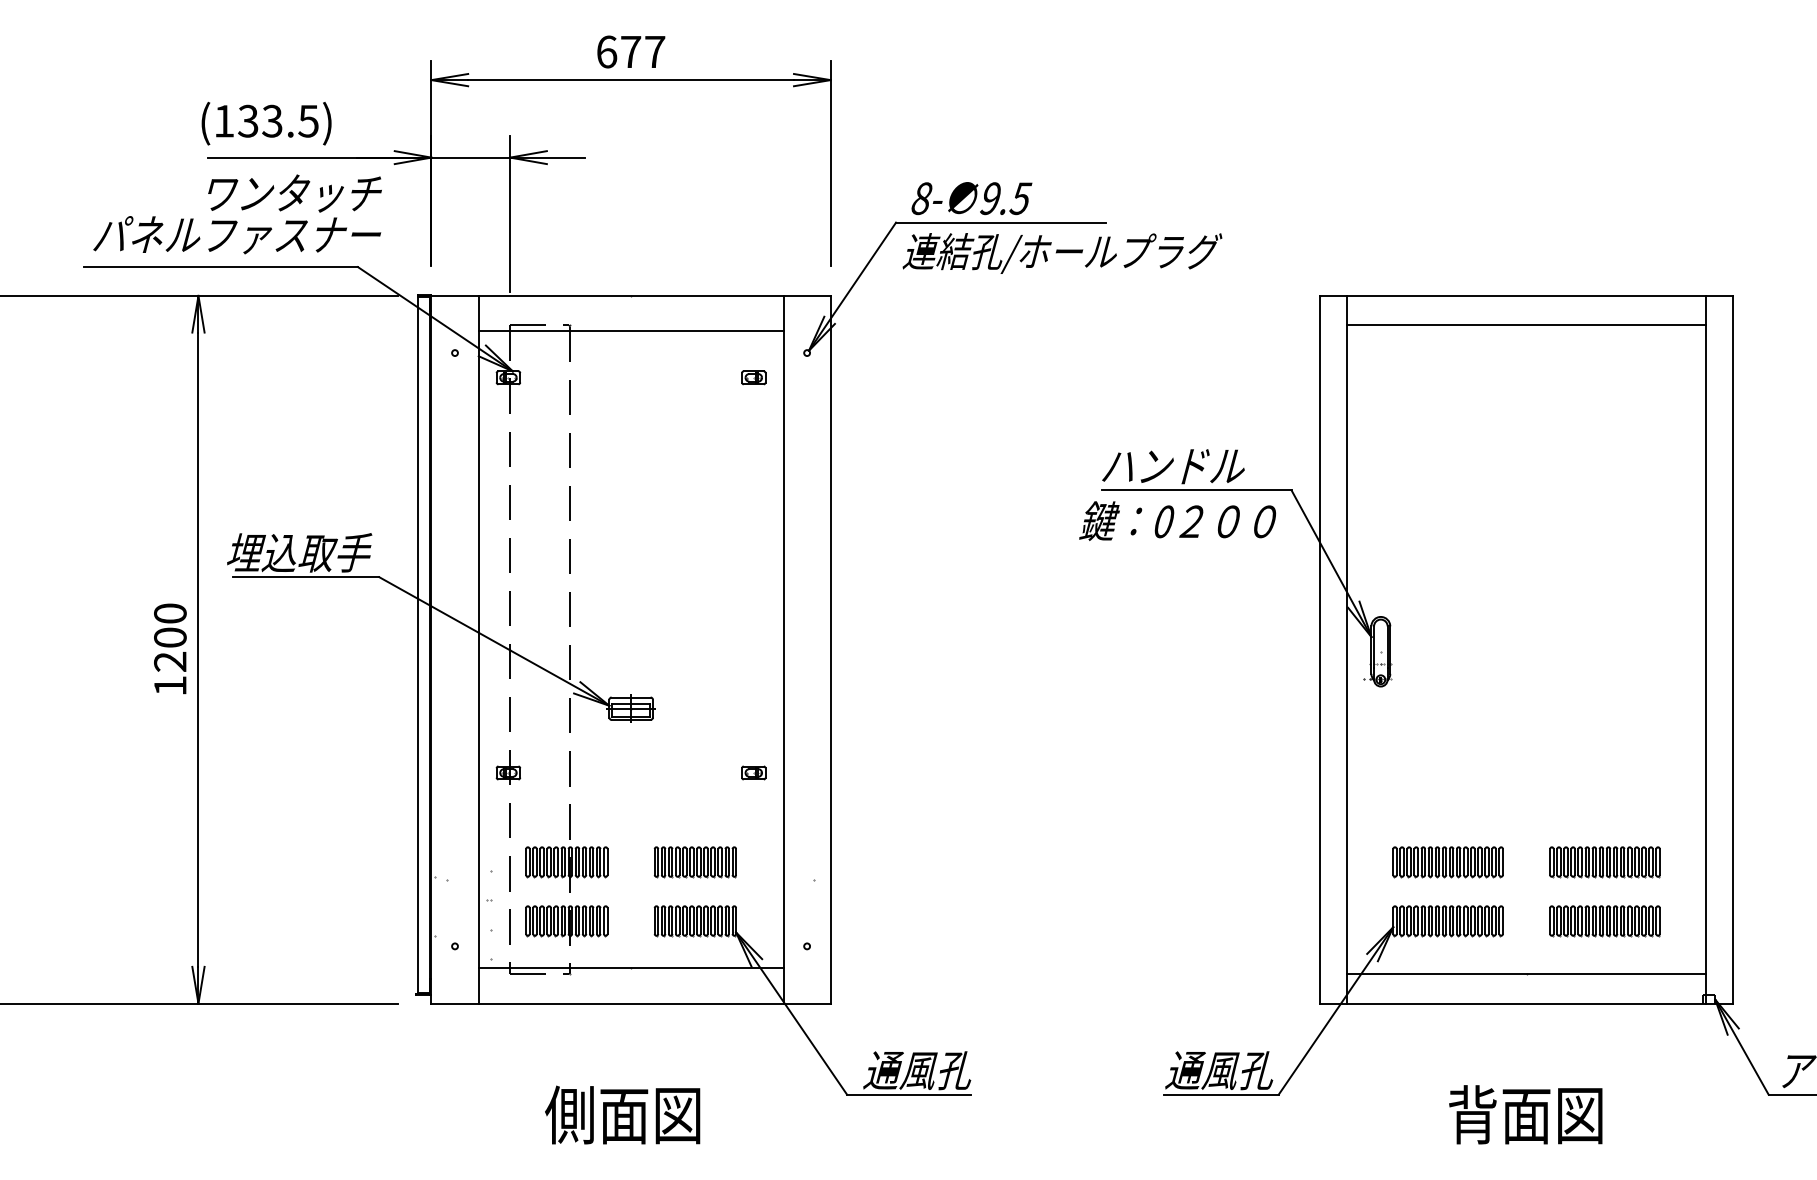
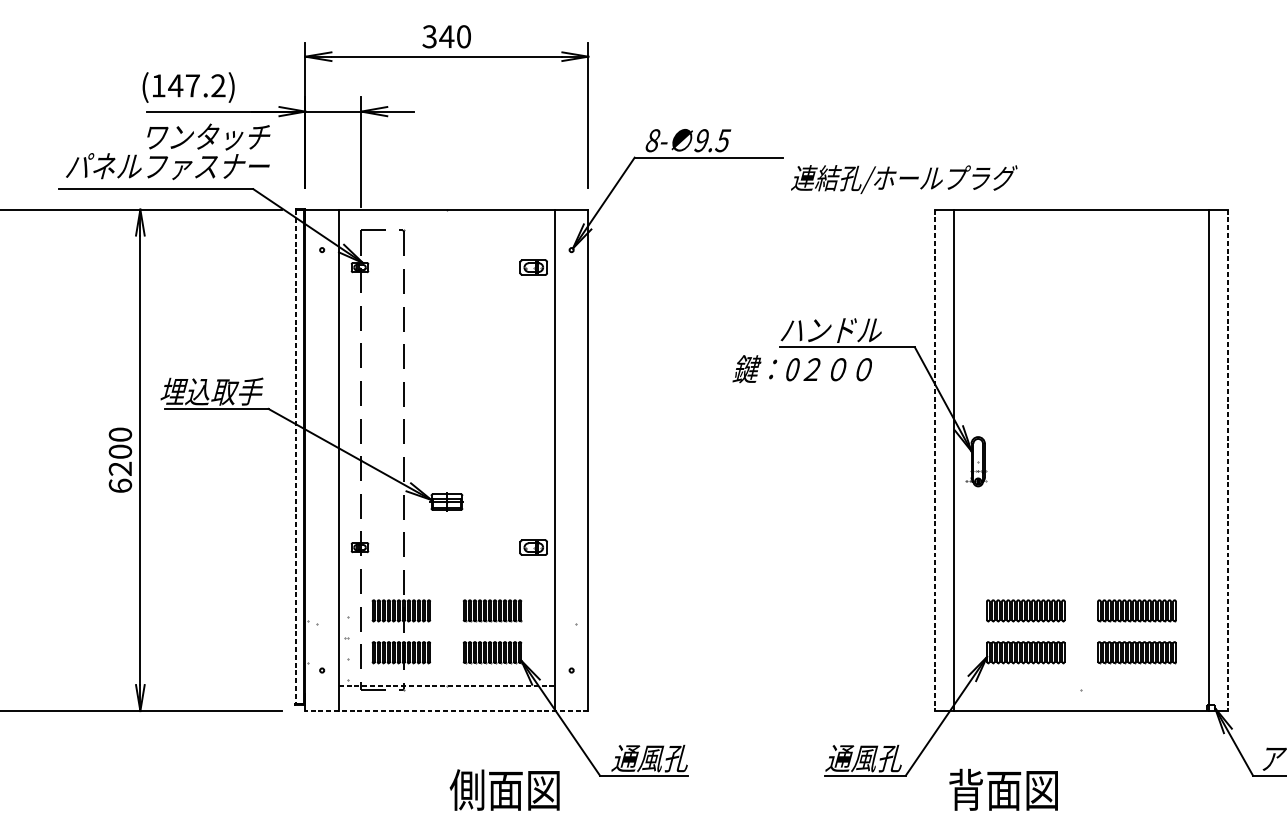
text: (630, 51) -> (446, 36), 677 -> 340
text: (277, 120) -> (196, 85), (133.5) -> (147.2)
text: (1062, 253) -> (904, 179), moved
line: (1526, 325) -> (1081, 230), removed
line: (630, 331) -> (446, 234), removed
part: (753, 377) -> (533, 267), size x1.6
text: (1177, 520) -> (802, 368), moved
line: (417, 645) -> (295, 457), solid -> dashed
line: (1320, 649) -> (935, 460), solid -> dashed
line: (1732, 649) -> (1227, 460), solid -> dashed
text: (170, 685) -> (120, 485), 1200 -> 6200
part: (753, 772) -> (533, 547), size x1.6
line: (631, 968) -> (447, 686), solid -> dashed
line: (1526, 974) -> (1081, 690), removed
line: (631, 1003) -> (447, 711), solid -> dashed
text: (622, 1114) -> (504, 789), moved
text: (1525, 1114) -> (1003, 789), moved

